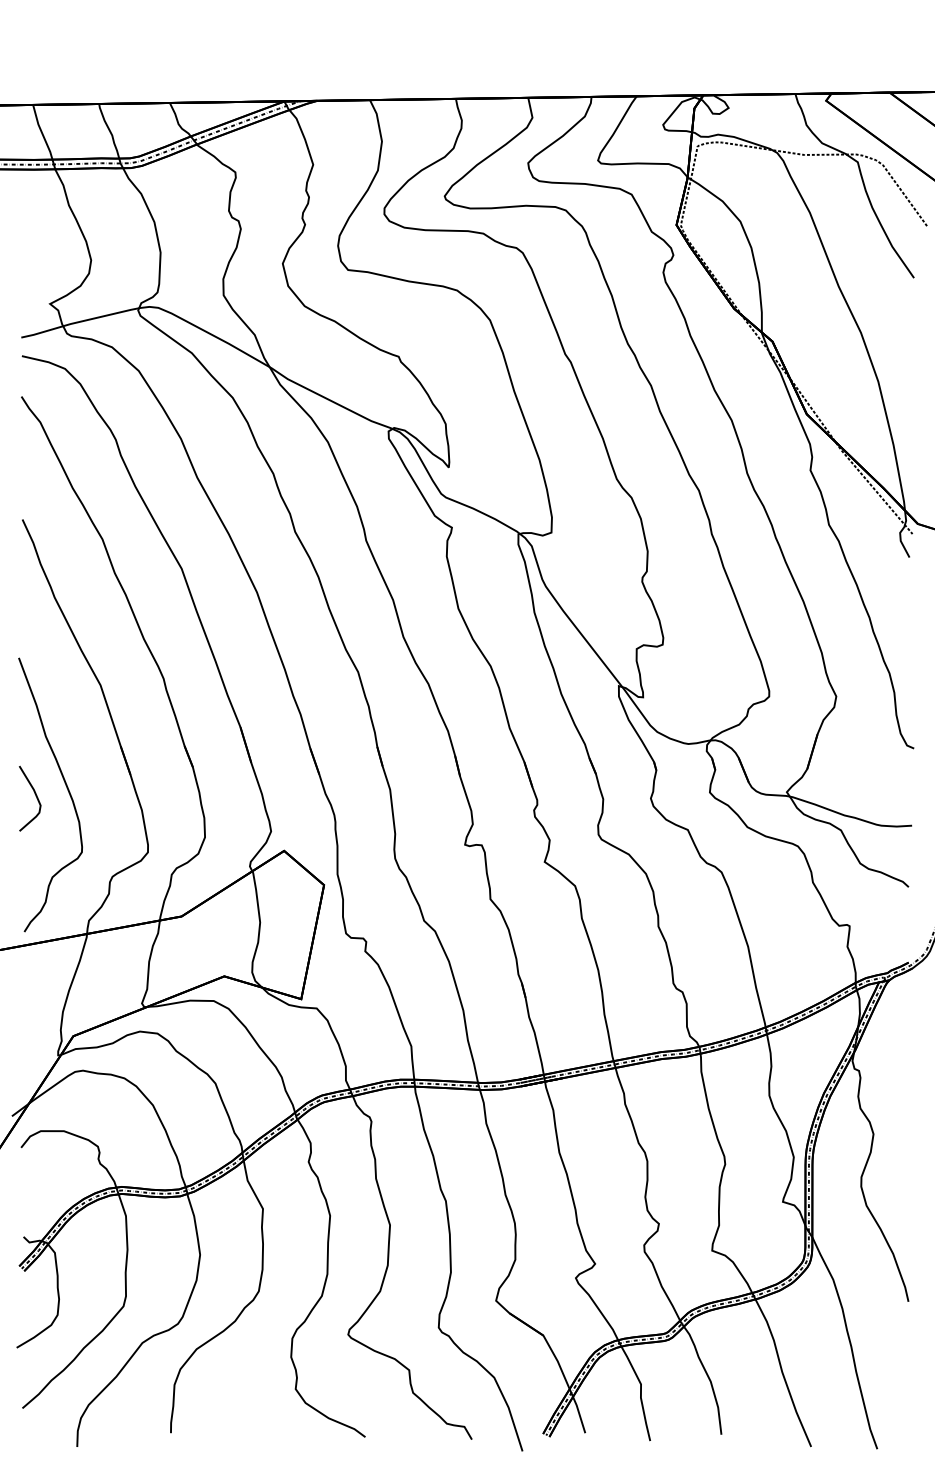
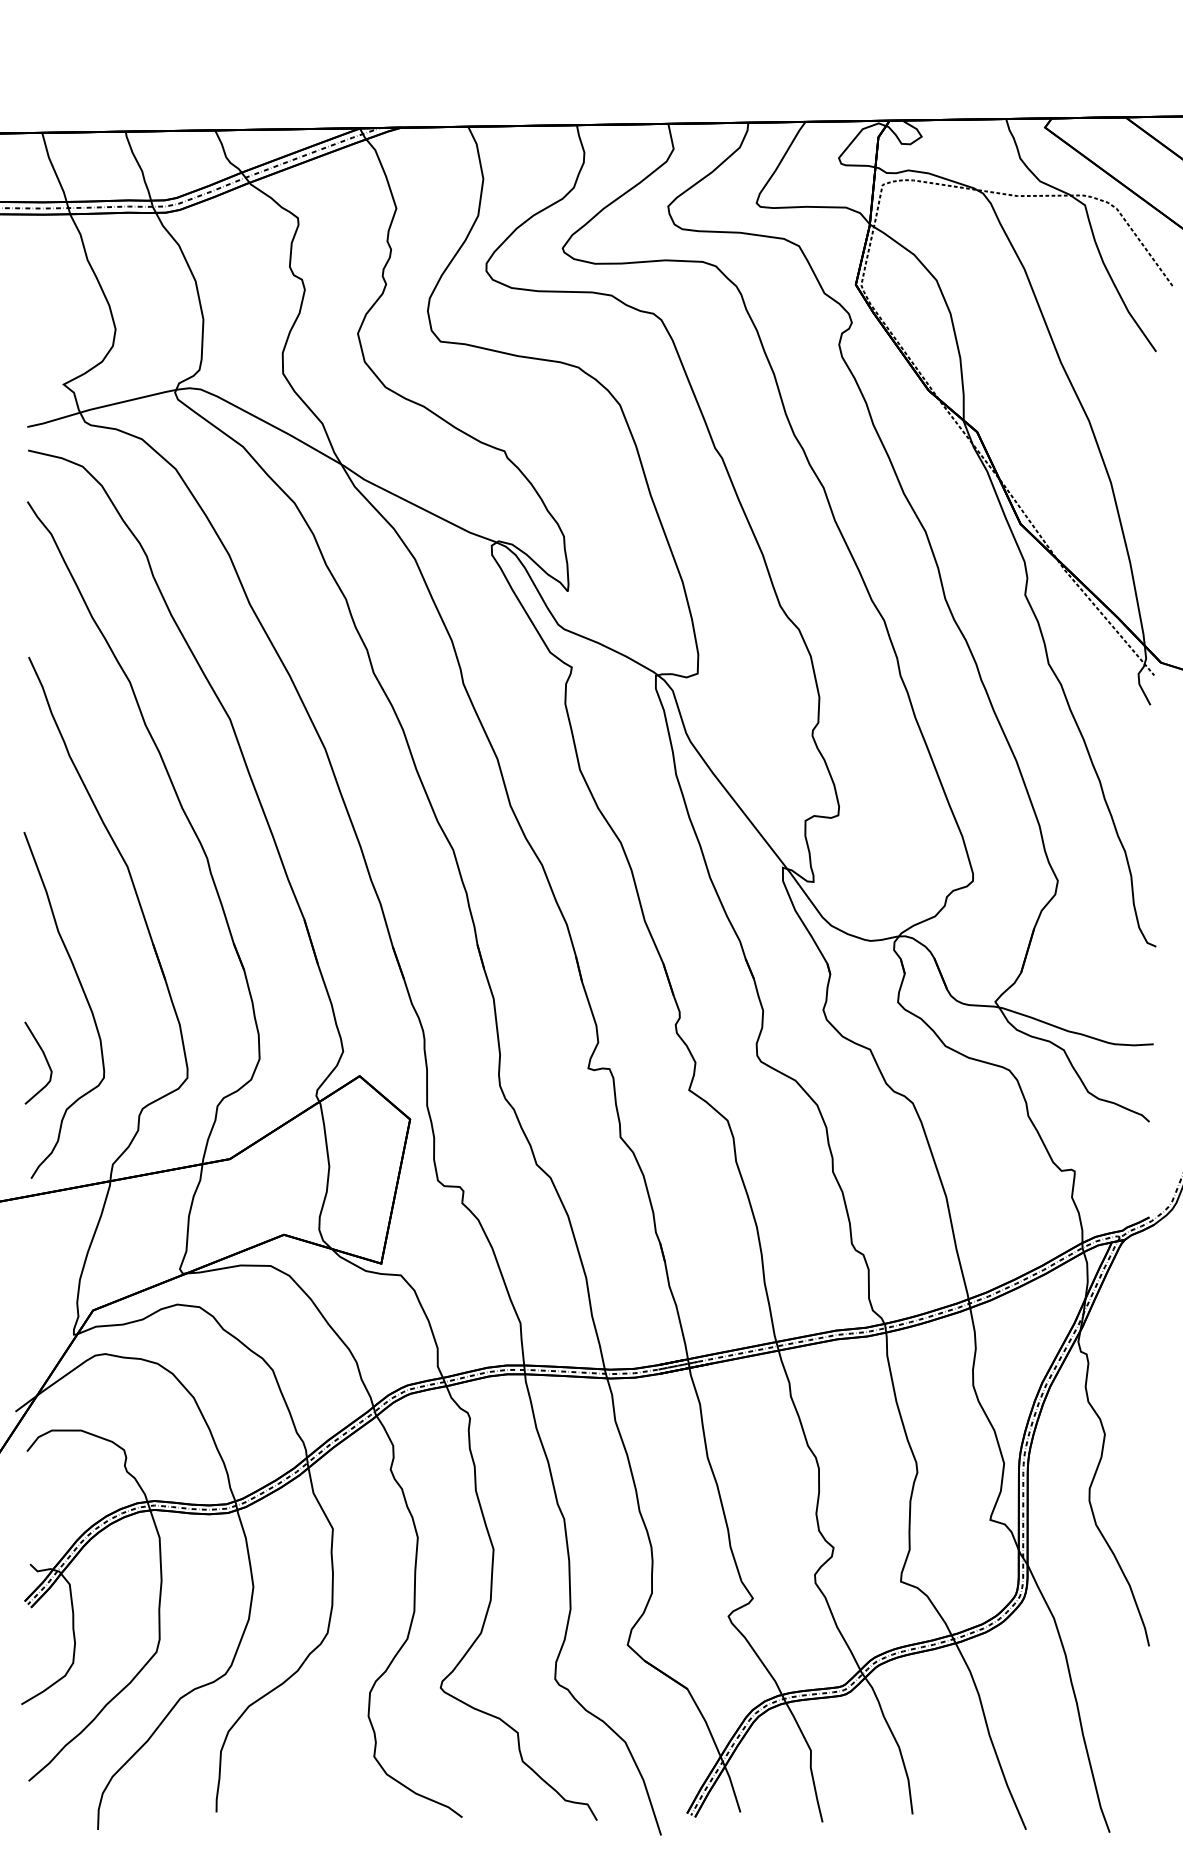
curve: (35, 796) -> (45, 1060), moved

